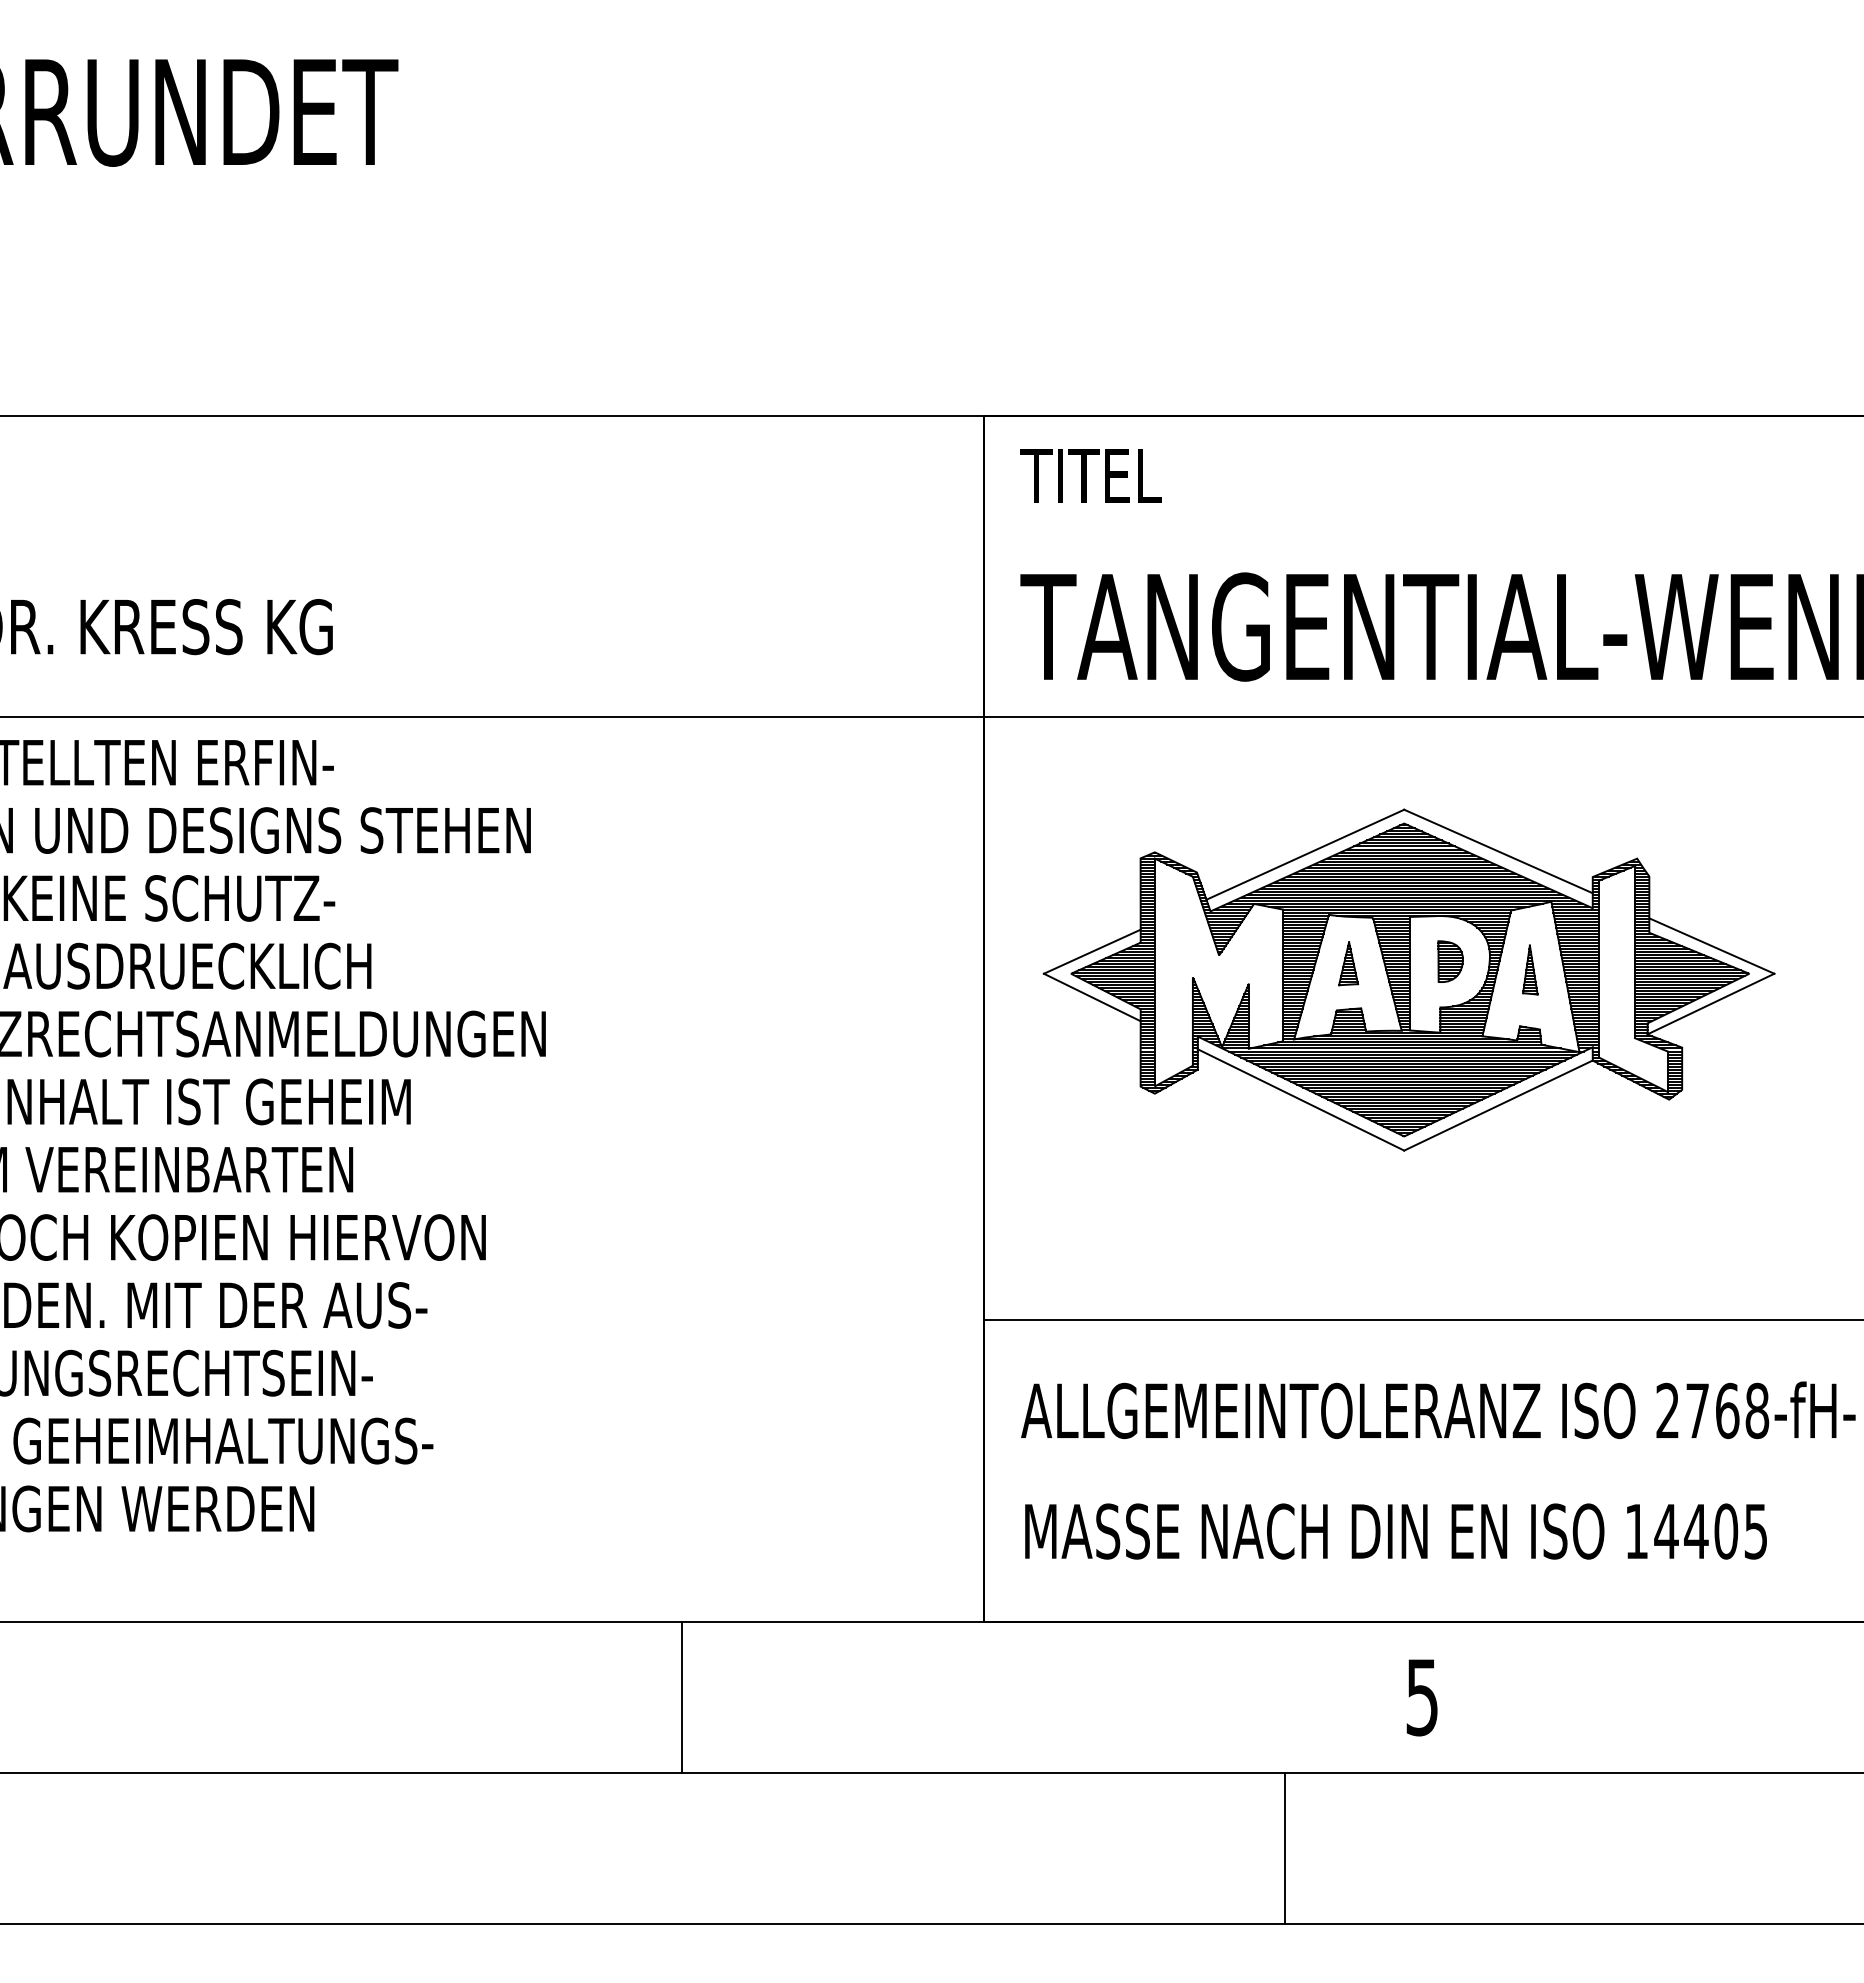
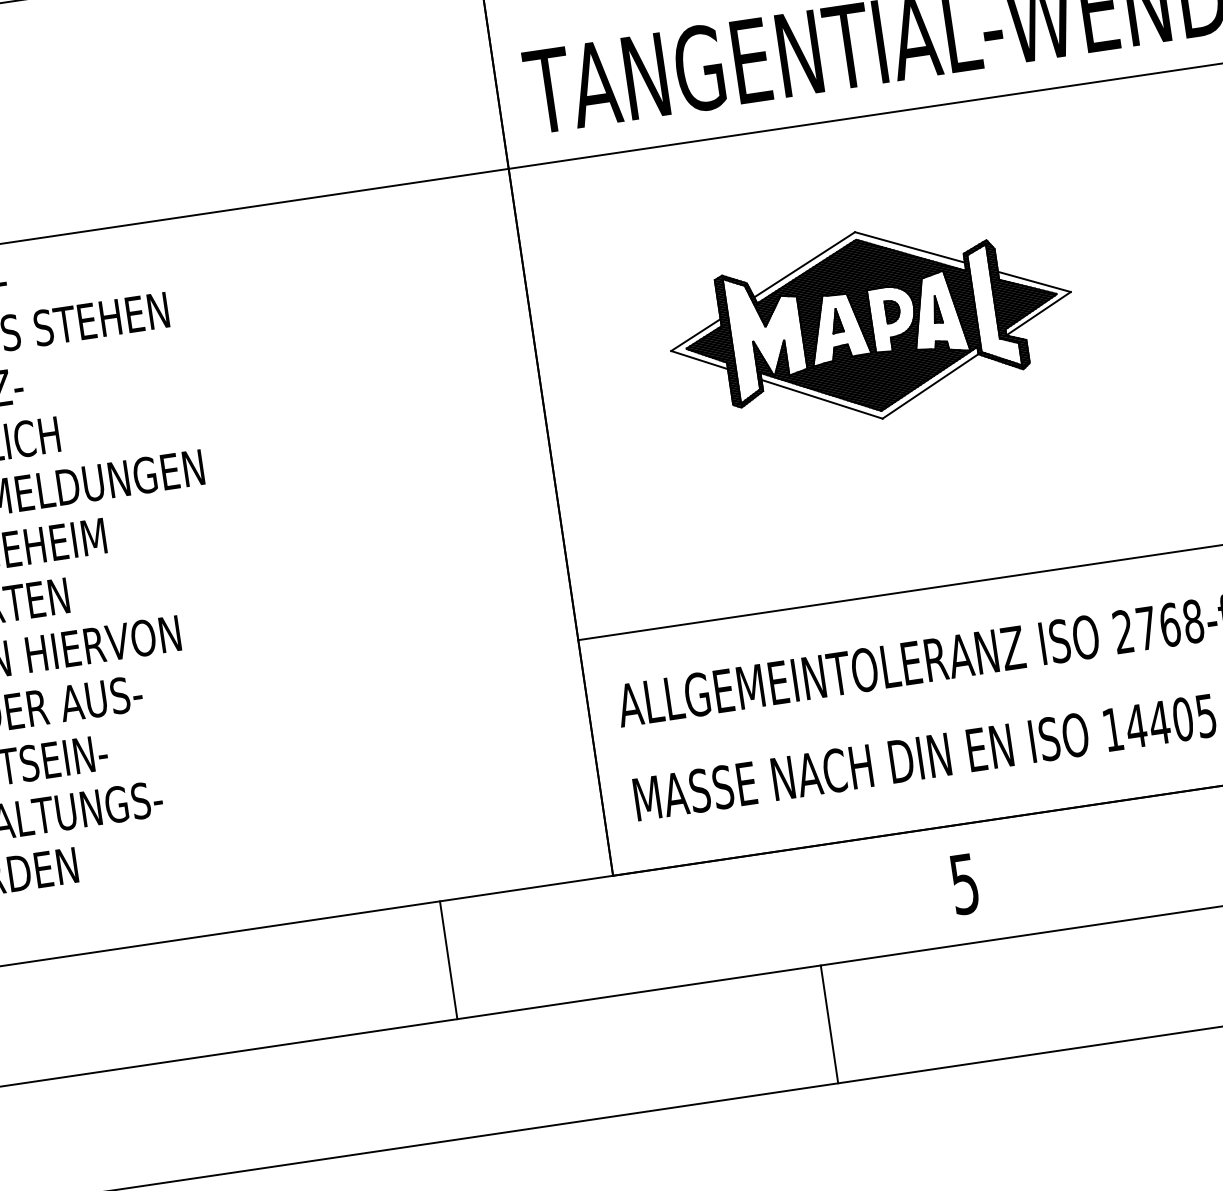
part: (1408, 979) -> (870, 324), size x0.7
line: (682, 1697) -> (448, 960), moved
line: (1285, 1847) -> (829, 1023), moved

